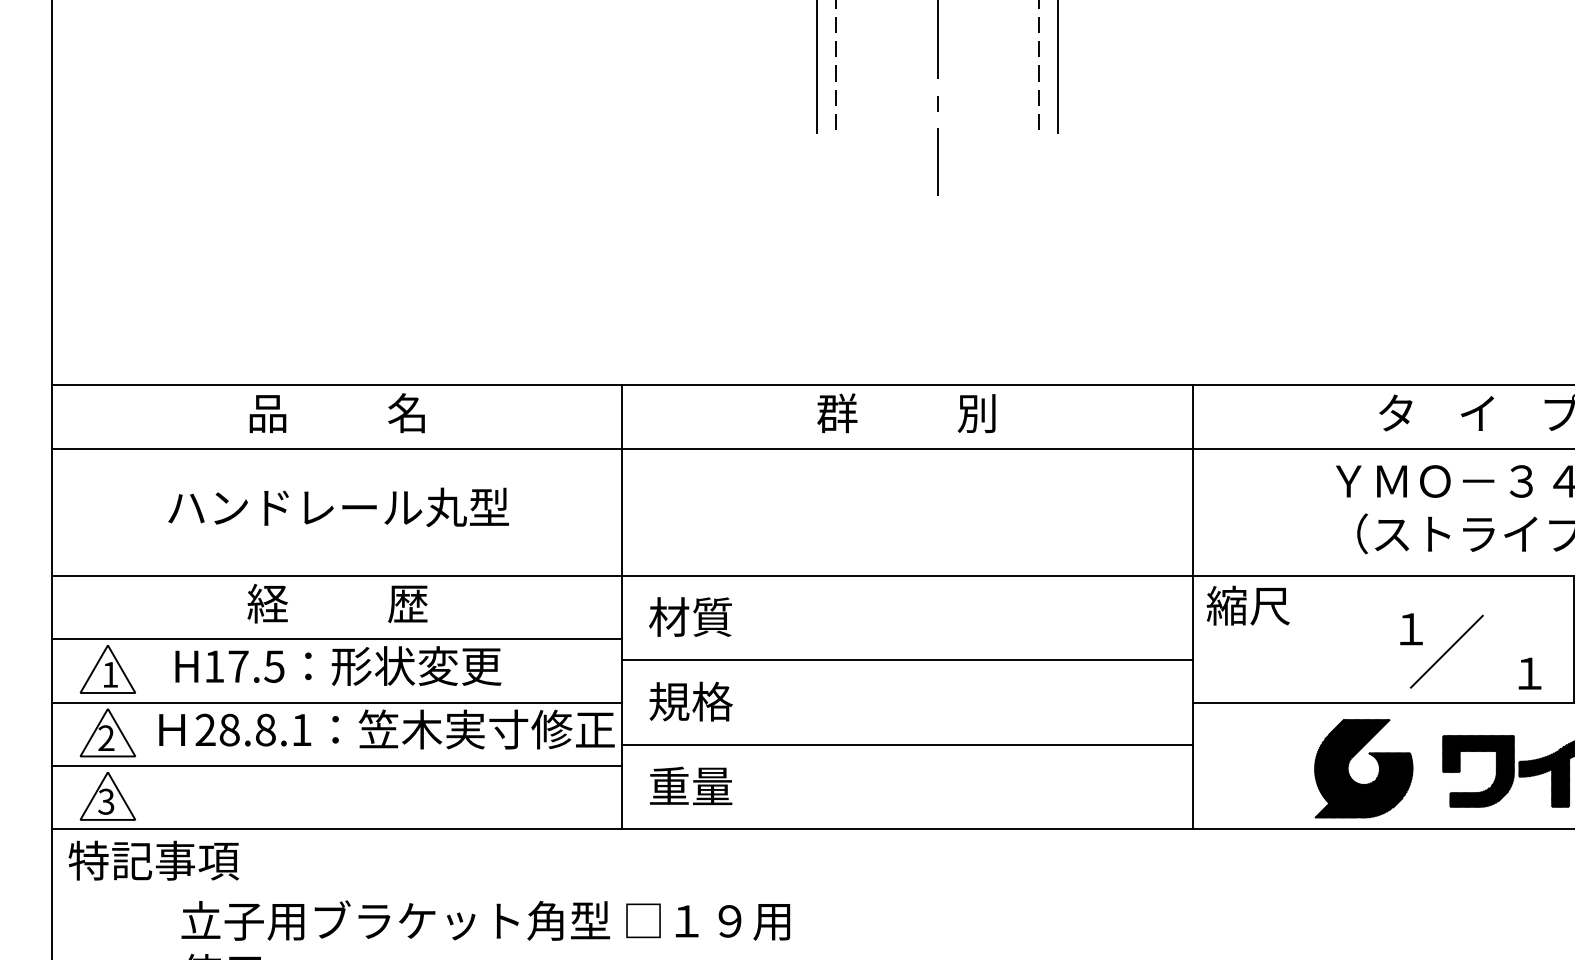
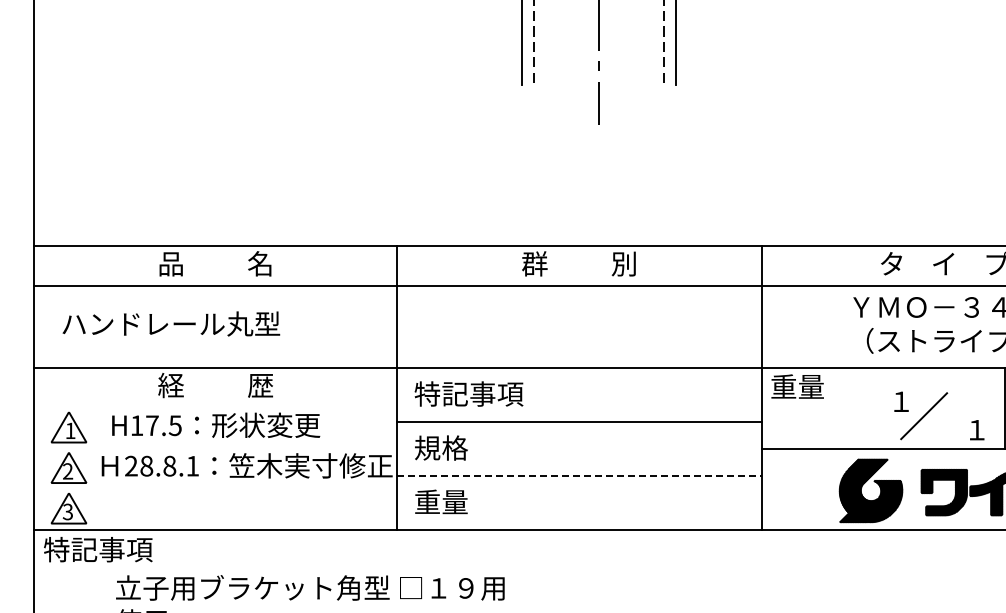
text: (338, 506) -> (171, 323), moved
text: (1247, 605) -> (796, 386), 縮尺 -> 重量
text: (733, 616) -> (468, 393), 材質 -> 特記事項
line: (337, 639) -> (215, 408), removed
line: (337, 702) -> (215, 448), removed
line: (908, 744) -> (580, 475), solid -> dashed
line: (337, 766) -> (215, 489), removed

